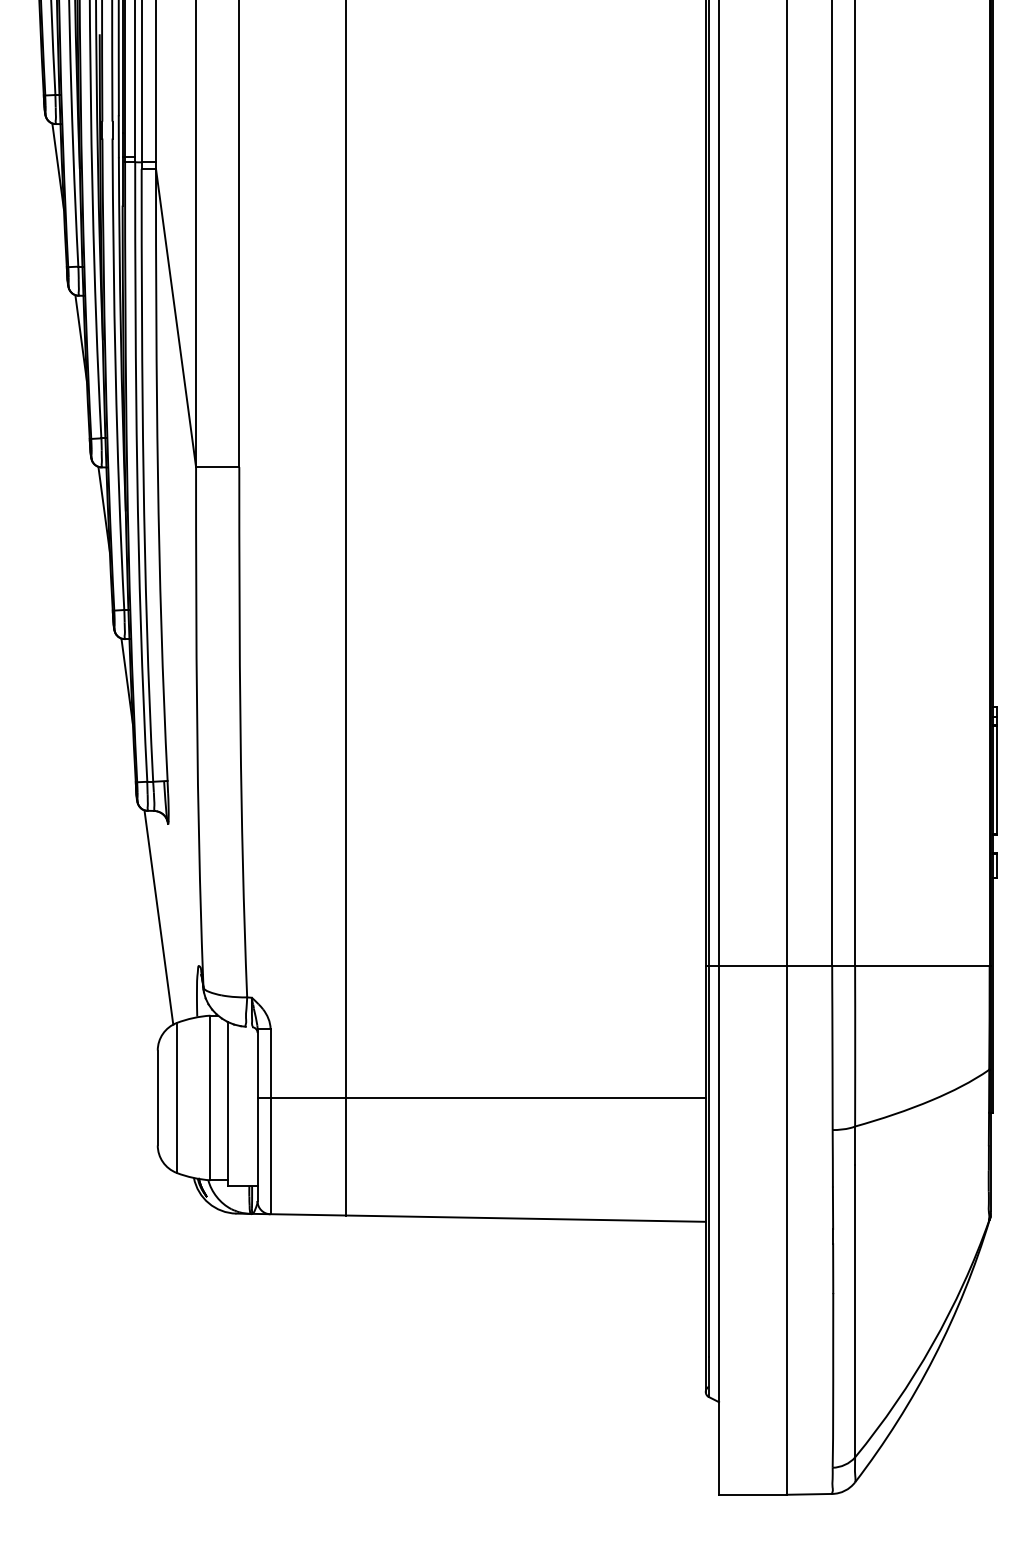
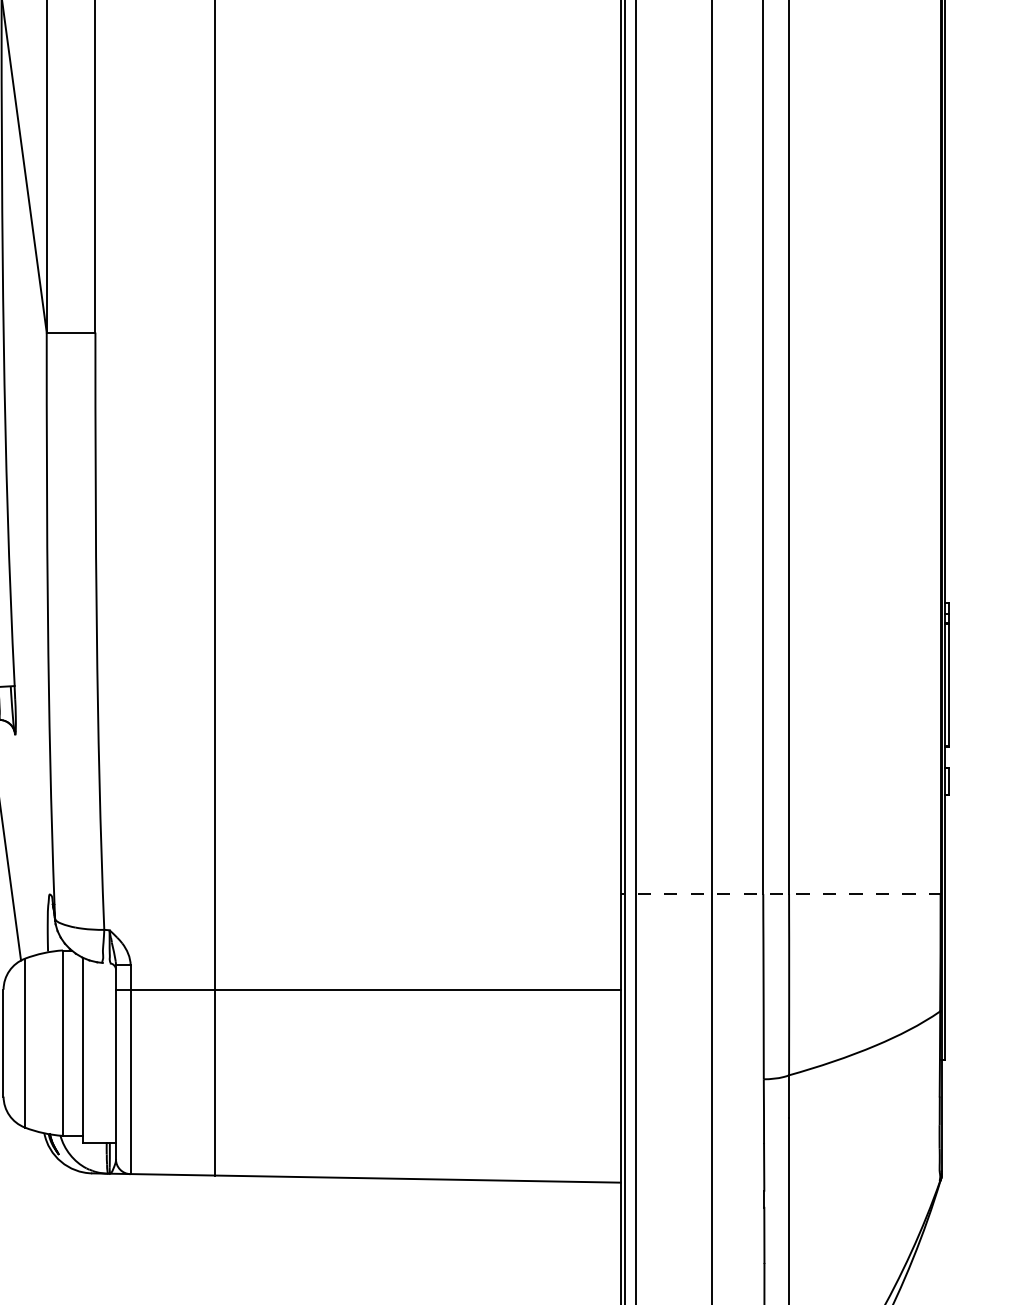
line: (848, 965) -> (781, 893), solid -> dashed
line: (481, 1097) -> (368, 989), moved

